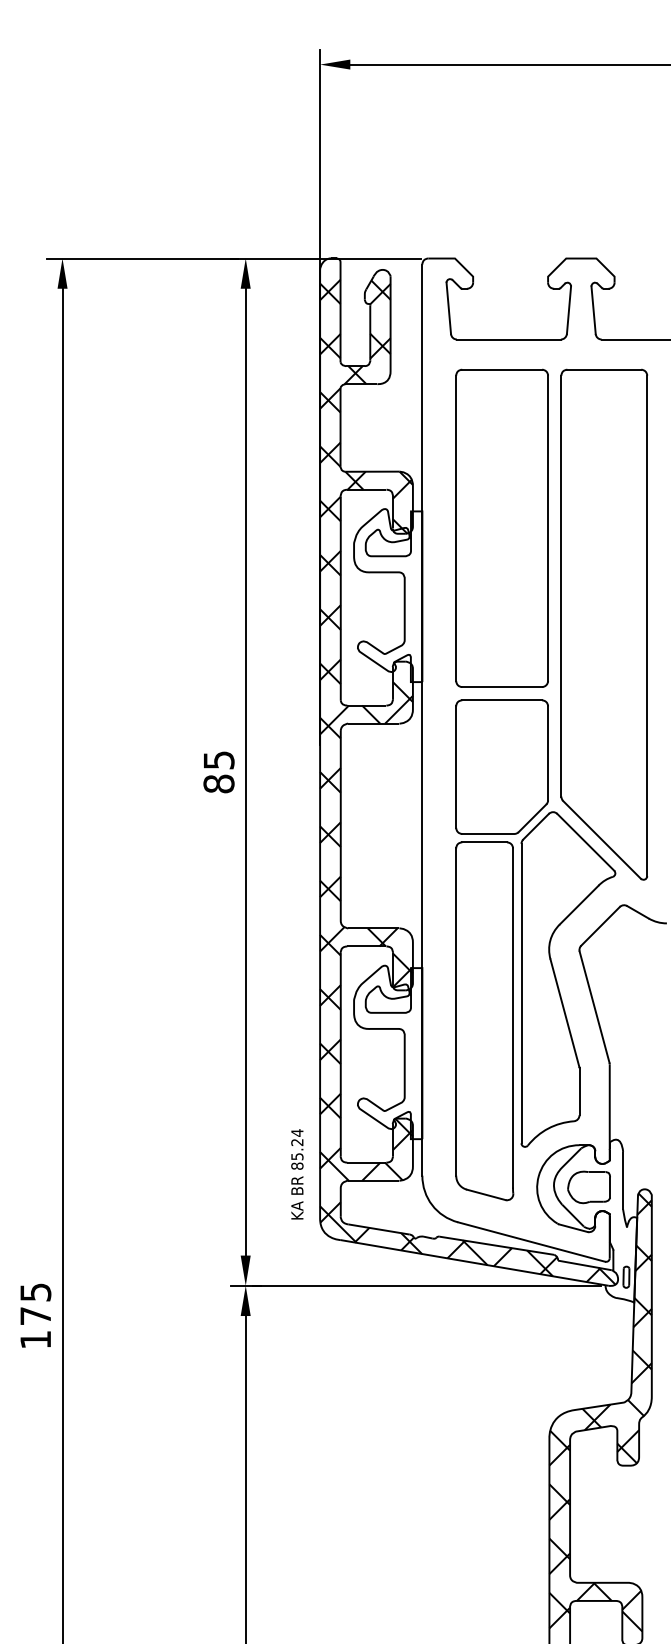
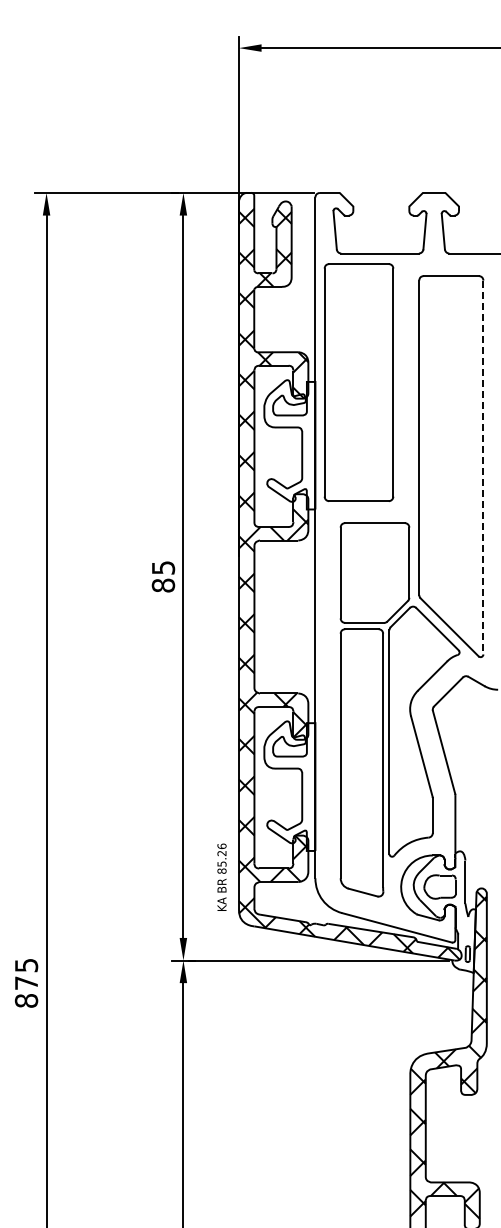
part: (501, 528) -> (358, 382), moved
line: (647, 625) -> (483, 467), solid -> dashed
text: (296, 1133) -> (221, 846), 85.24 -> 85.26
text: (35, 1339) -> (26, 1000), 175 -> 875

